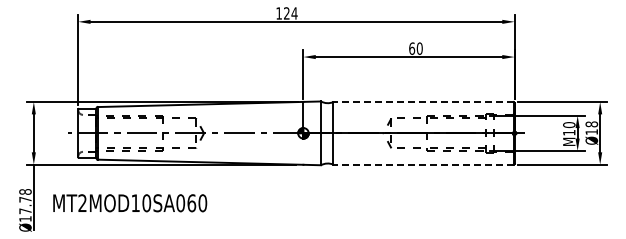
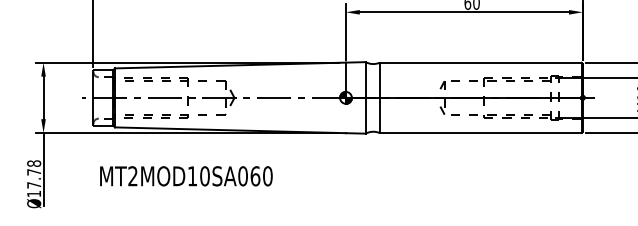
line: (422, 102) -> (479, 63), dashed -> solid
line: (422, 164) -> (479, 132), dashed -> solid
text: (130, 203) -> (186, 176), moved

